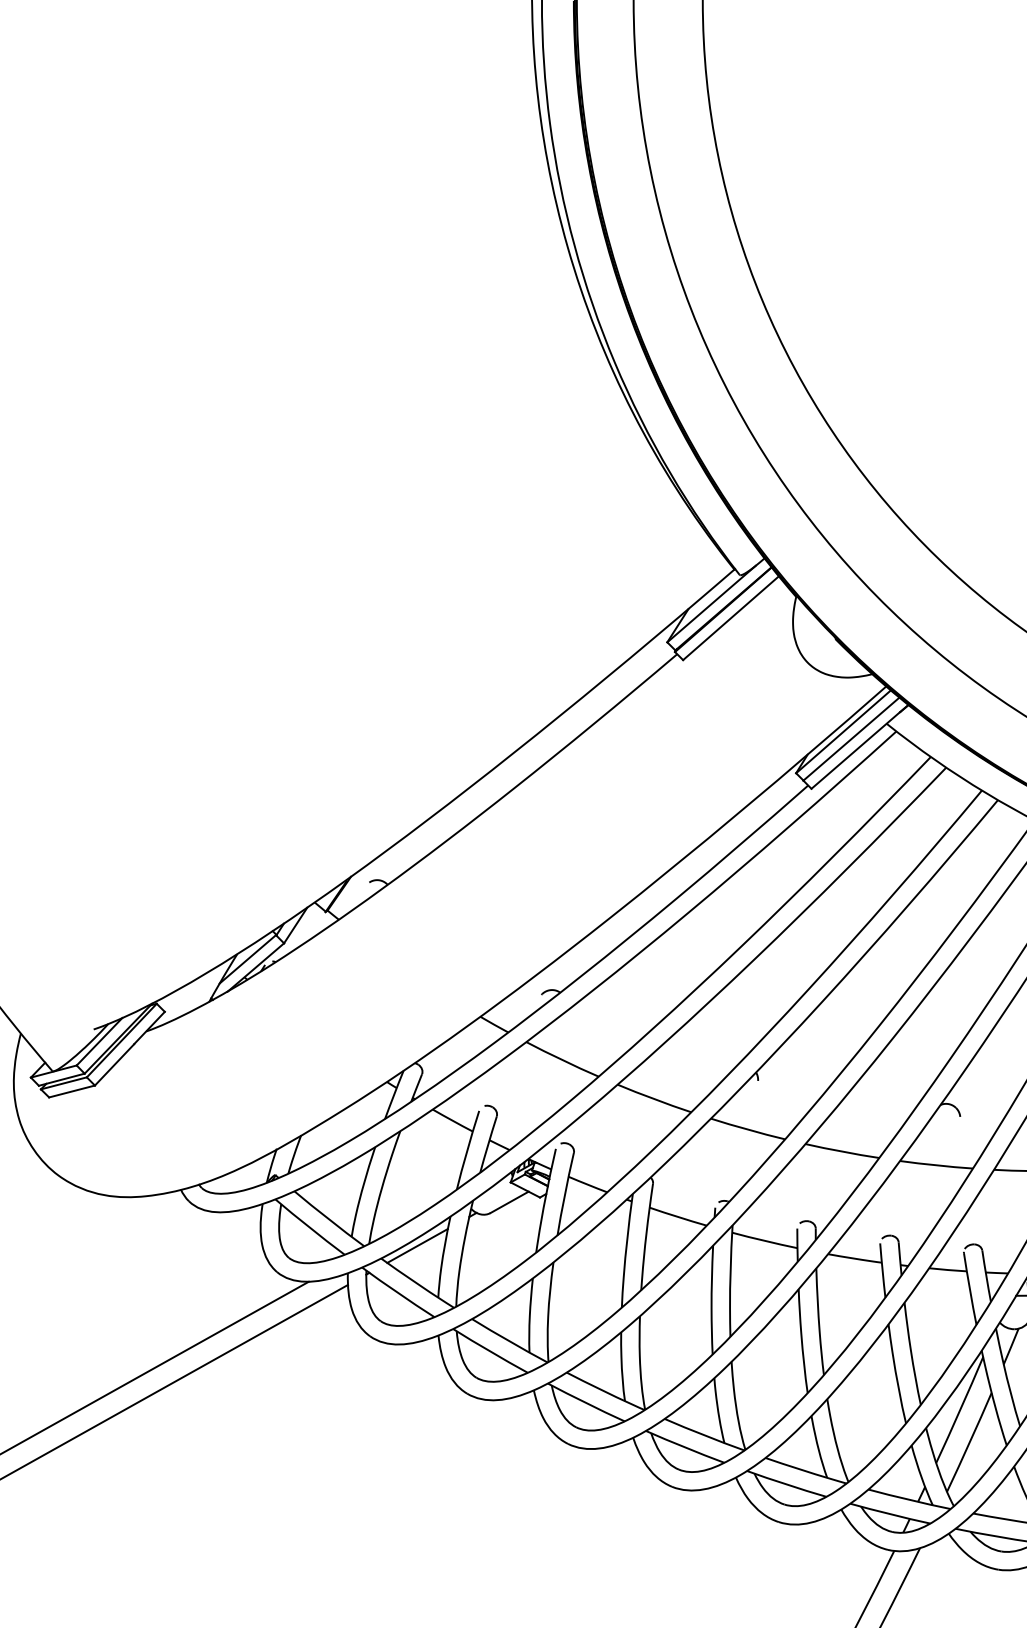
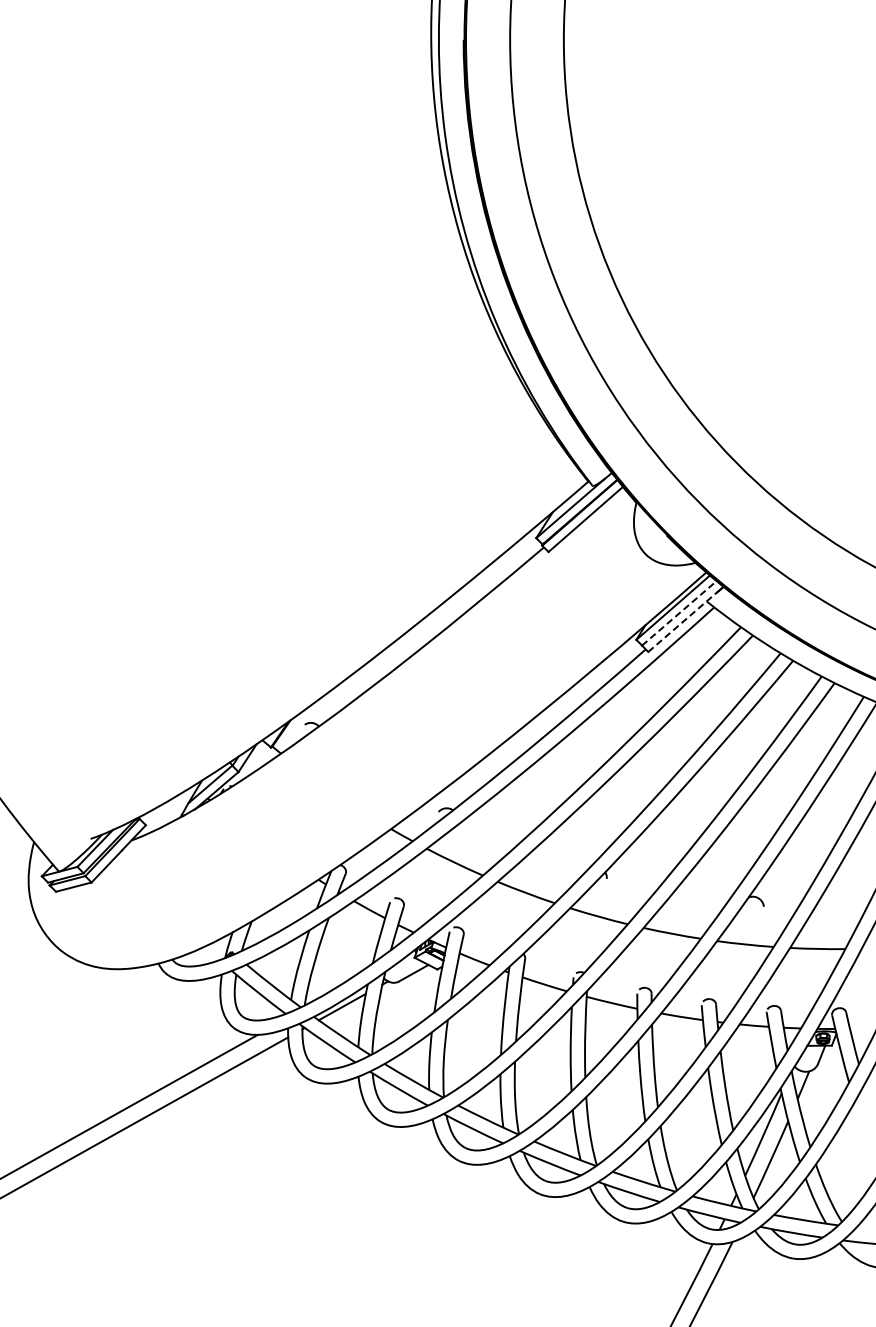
line: (851, 739) -> (679, 613), solid -> dashed
line: (856, 749) -> (683, 621), solid -> dashed

